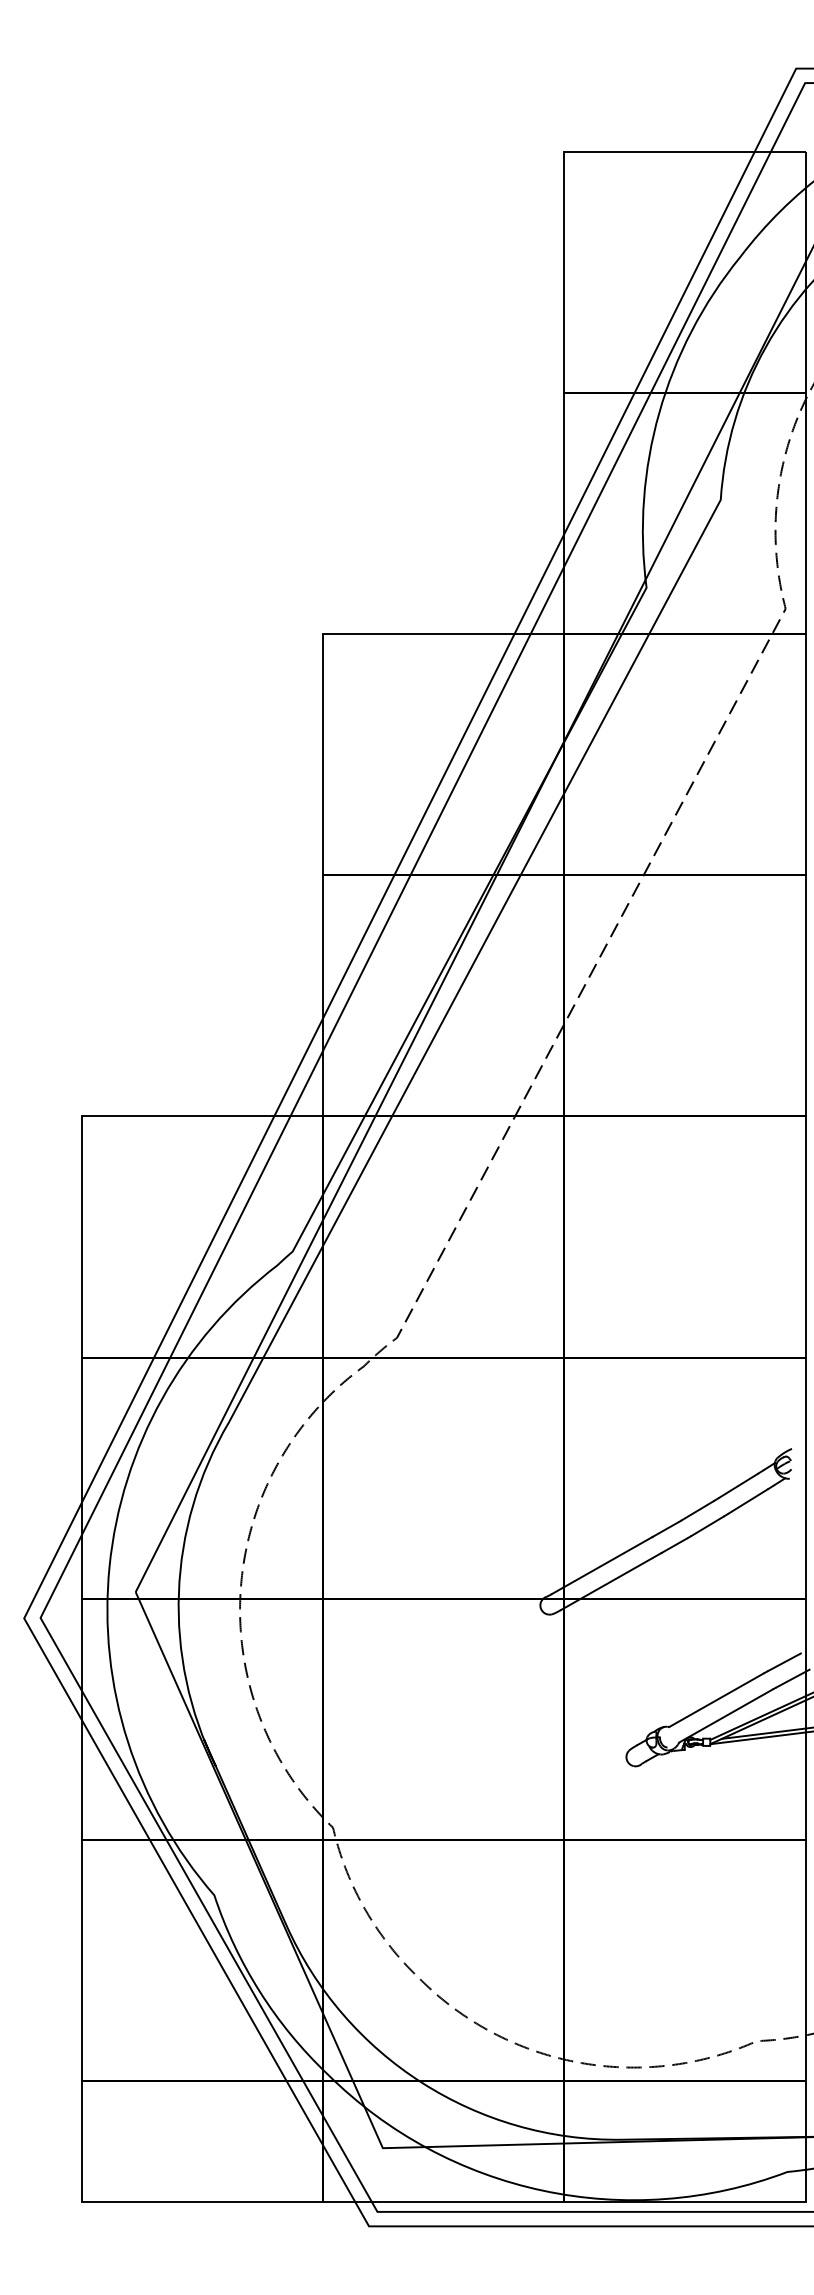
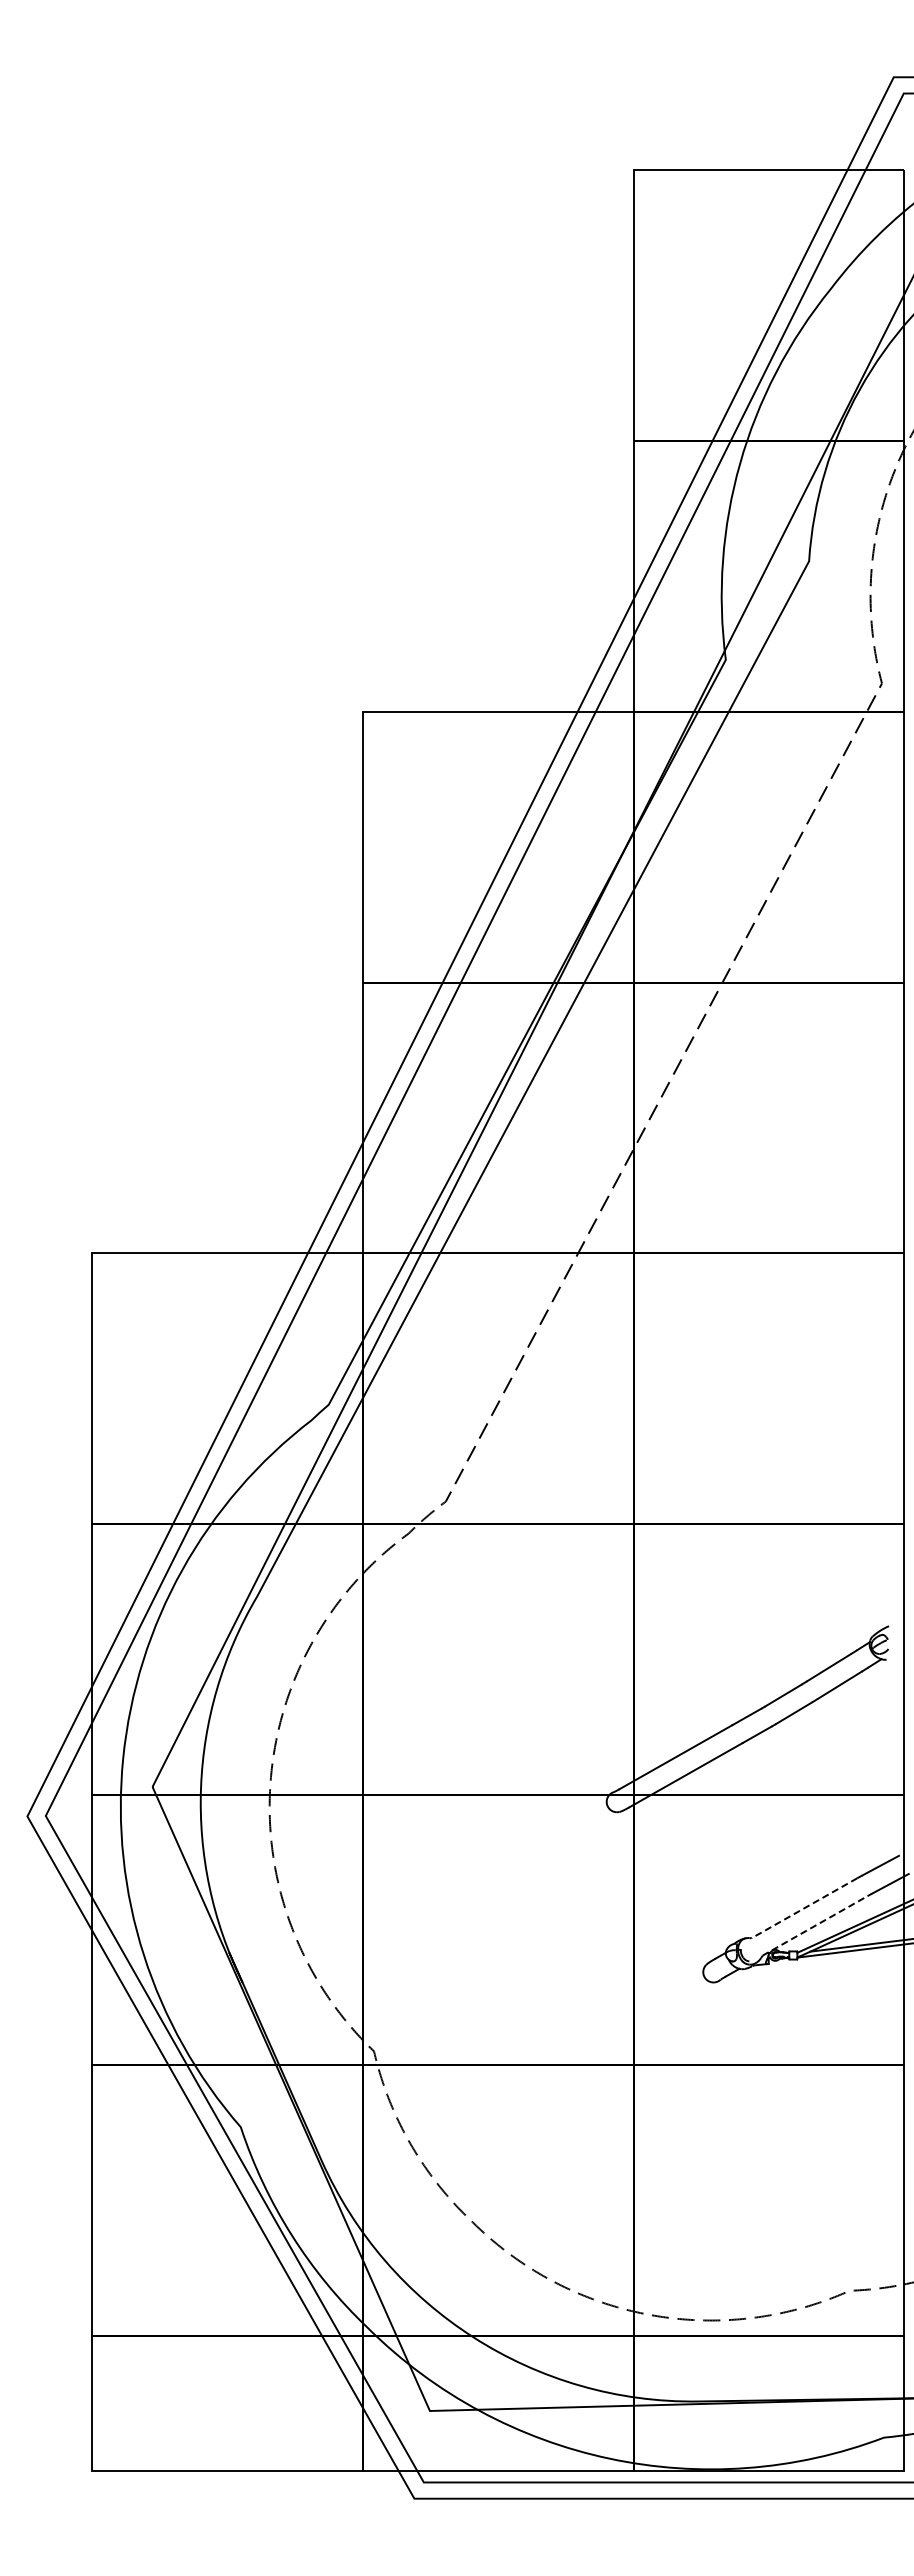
line: (716, 1700) -> (804, 1908), solid -> dashed
line: (726, 1715) -> (815, 1925), solid -> dashed

